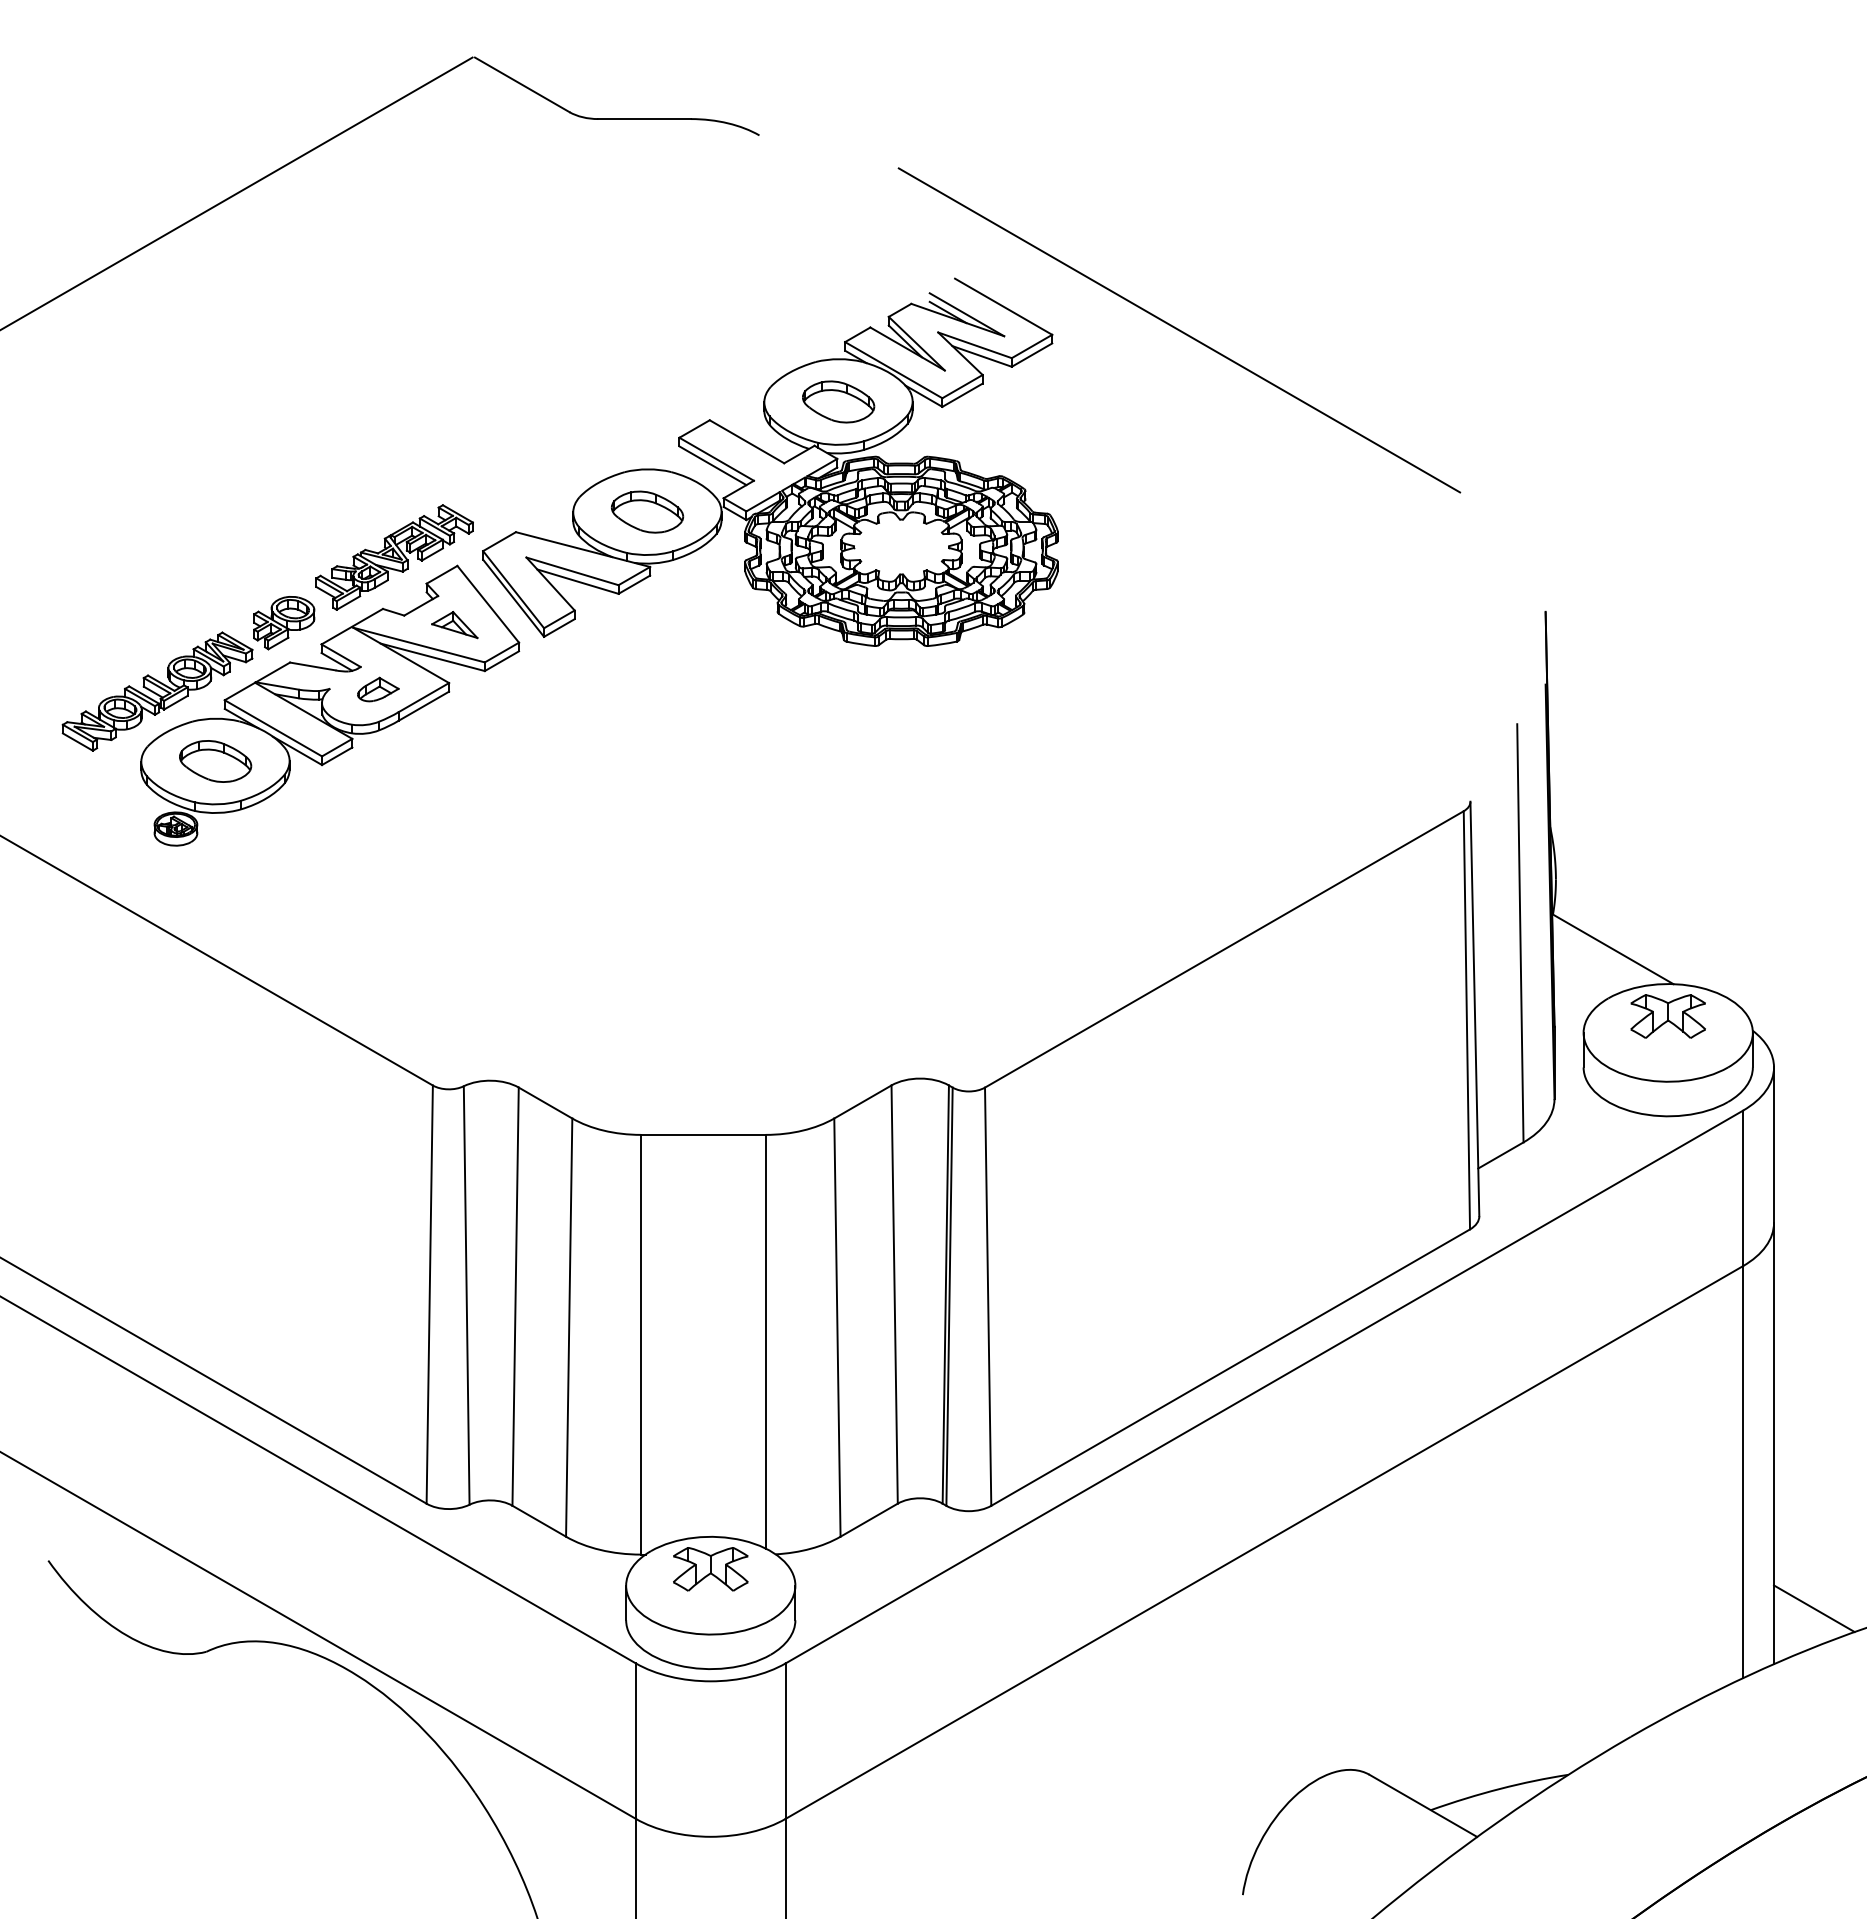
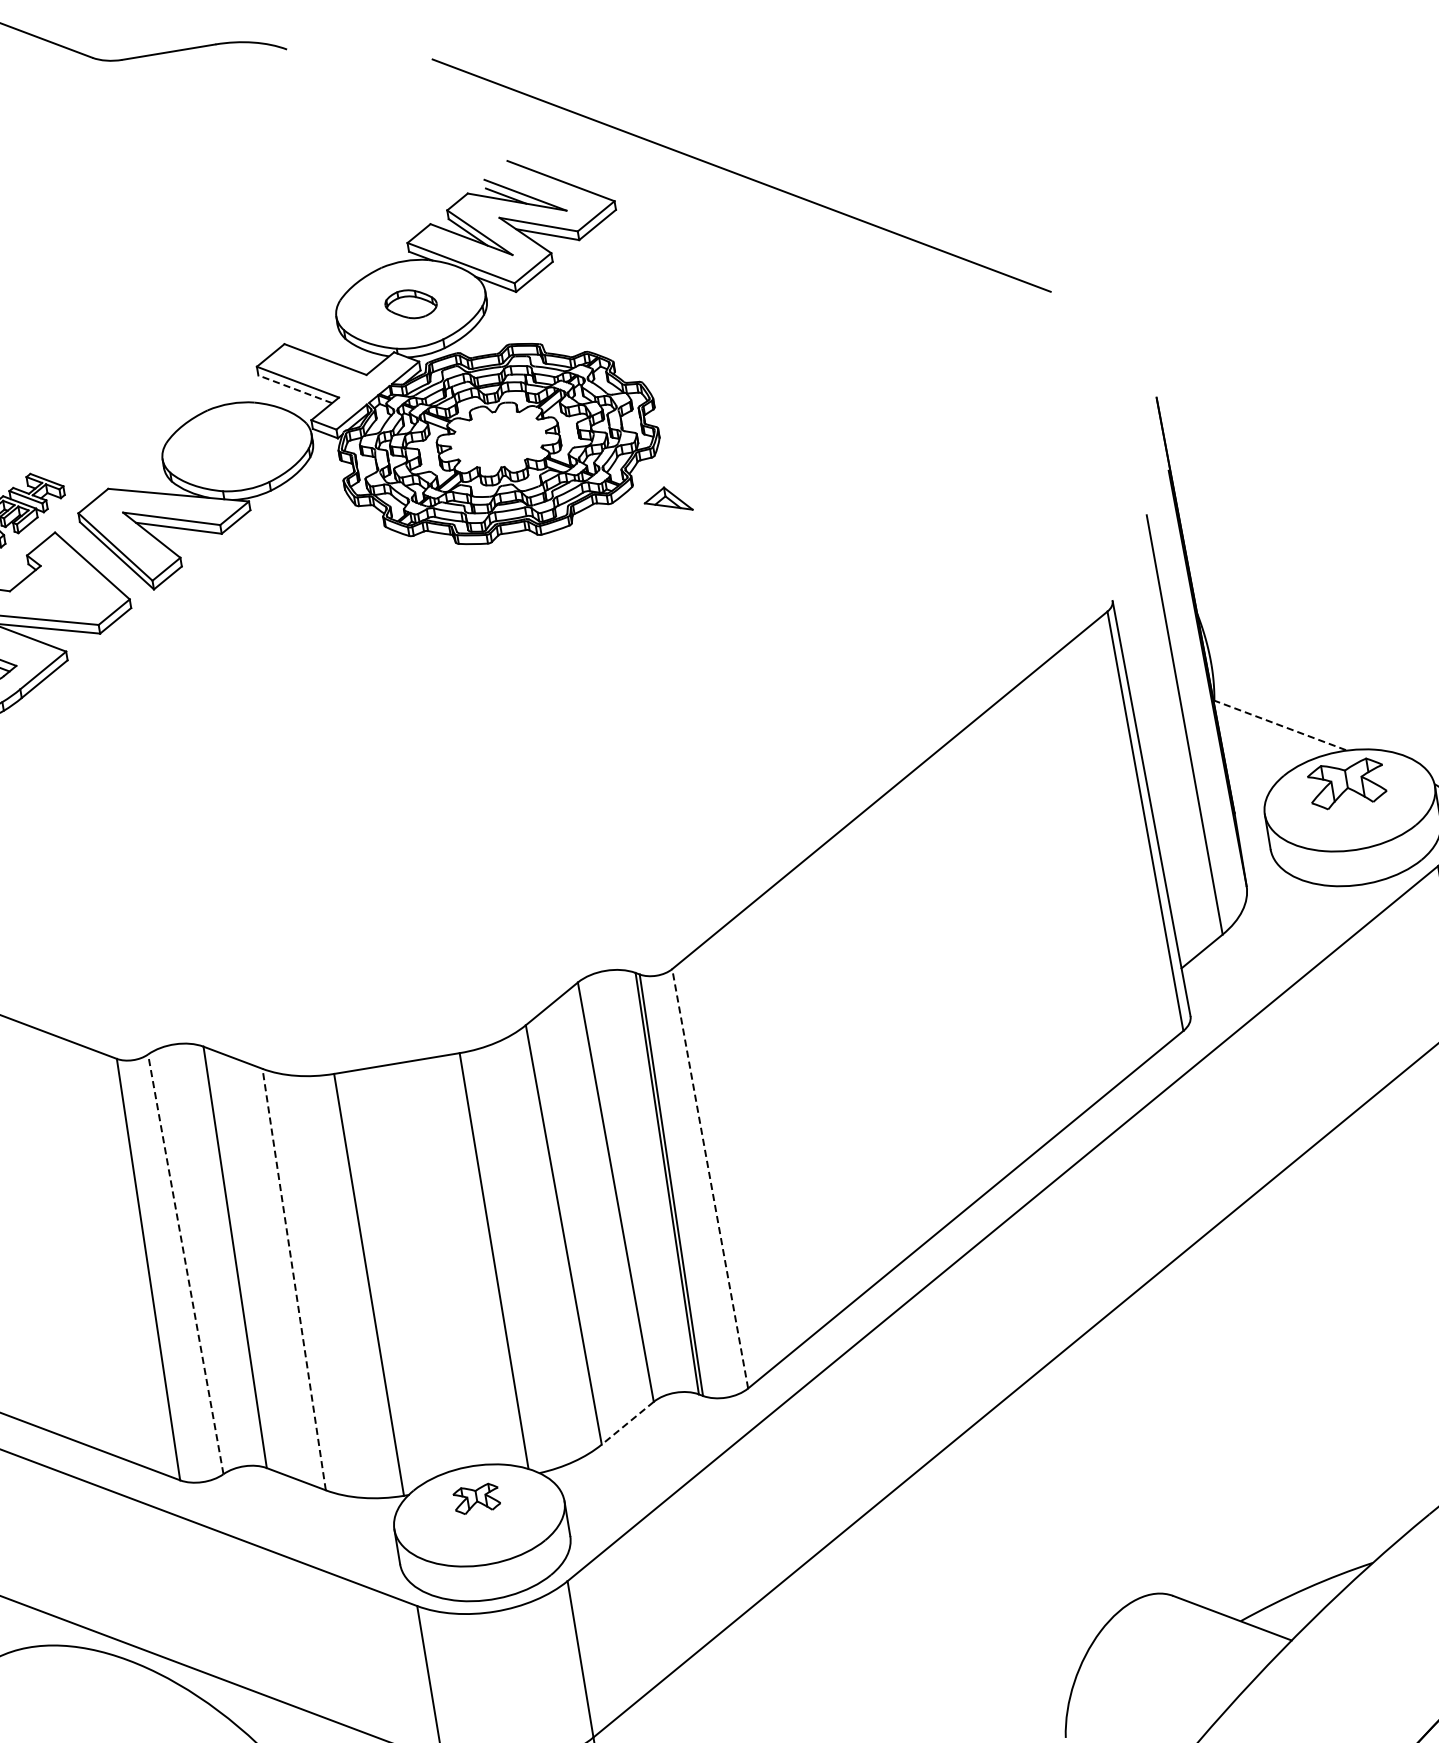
part: (838, 401) -> (410, 303), size x0.7
line: (712, 465) -> (294, 389), solid -> dashed
part: (647, 511) -> (237, 446), removed
part: (454, 625) -> (667, 500), moved
line: (1613, 949) -> (1281, 725), solid -> dashed
line: (466, 1294) -> (185, 1263), solid -> dashed
line: (988, 1296) -> (710, 1178), solid -> dashed
line: (569, 1327) -> (294, 1279), solid -> dashed
line: (868, 1520) -> (627, 1423), solid -> dashed
part: (710, 1569) -> (476, 1499), size x0.6

